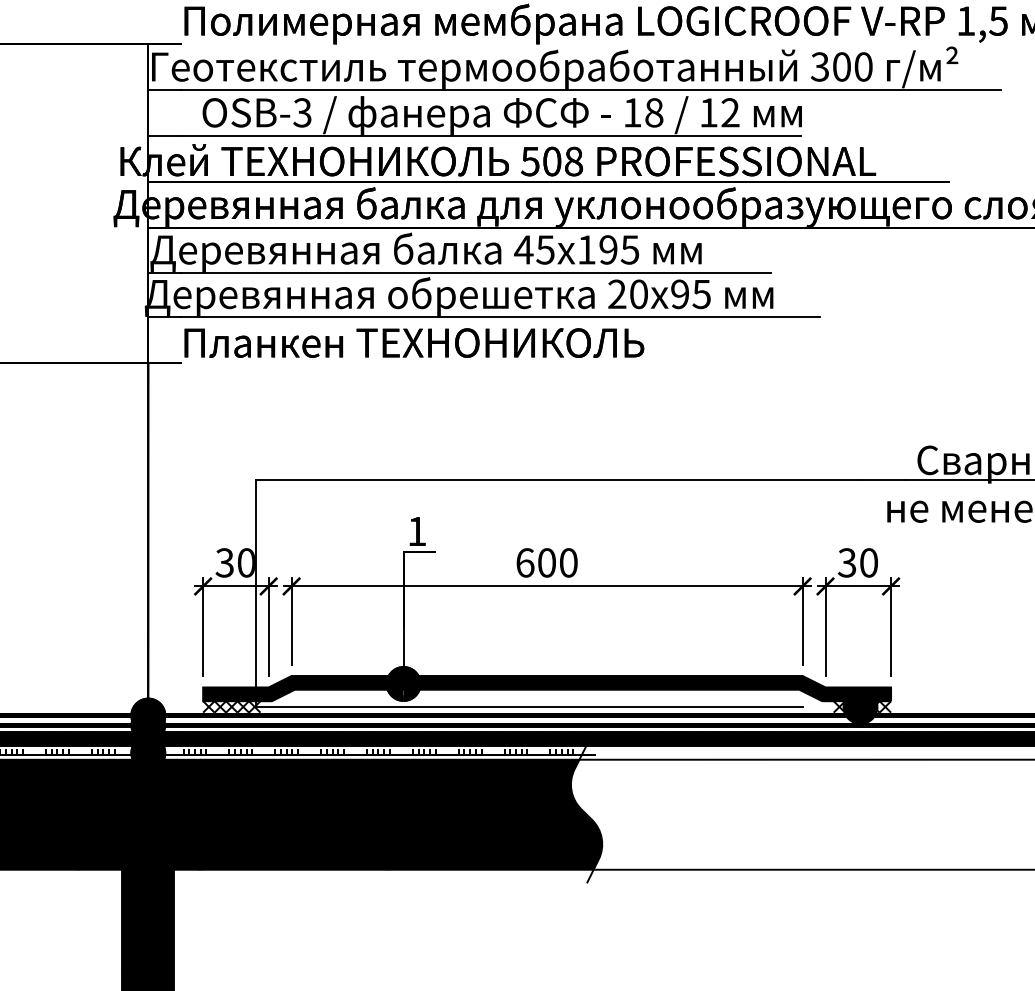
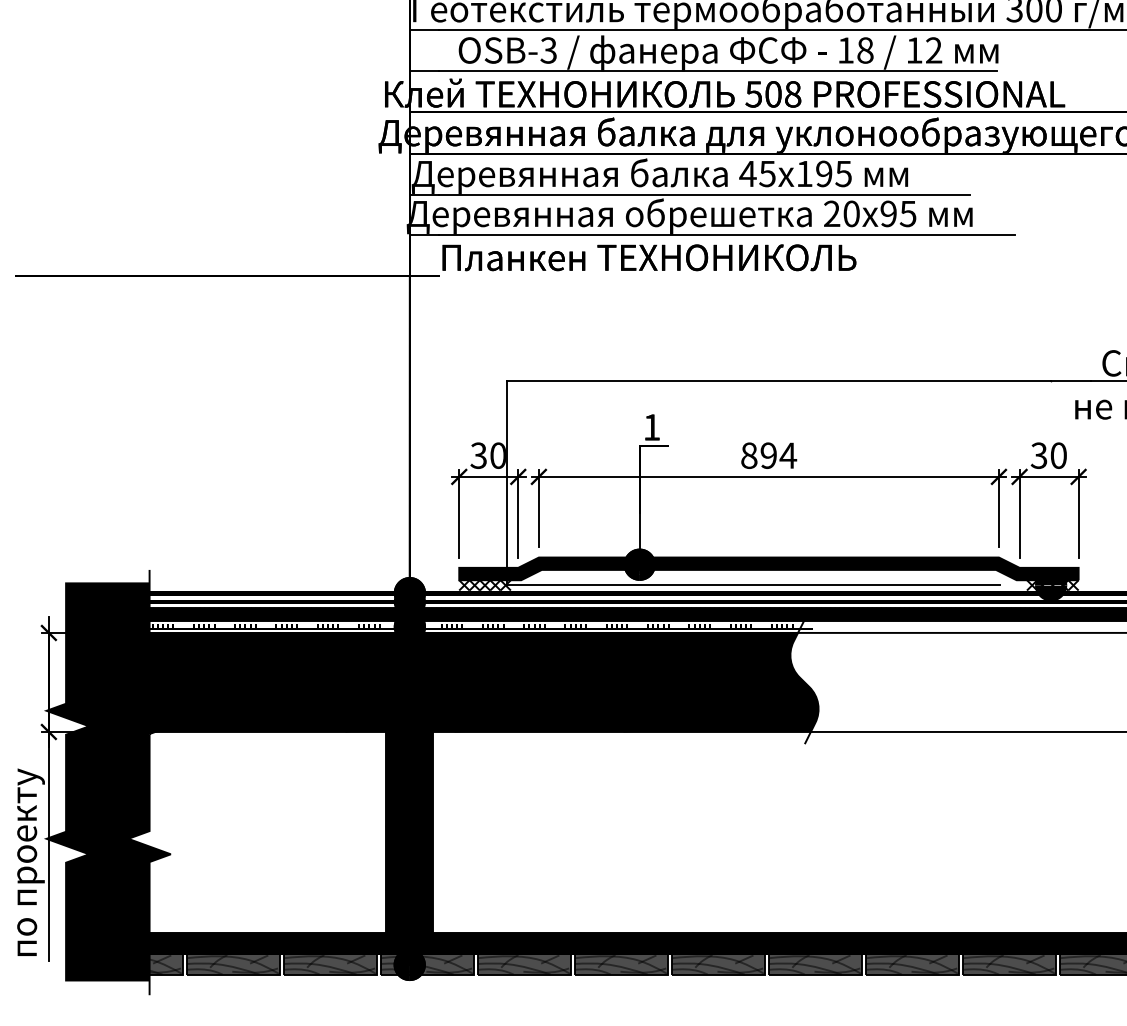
text: (547, 562) -> (769, 455), 600 -> 894

